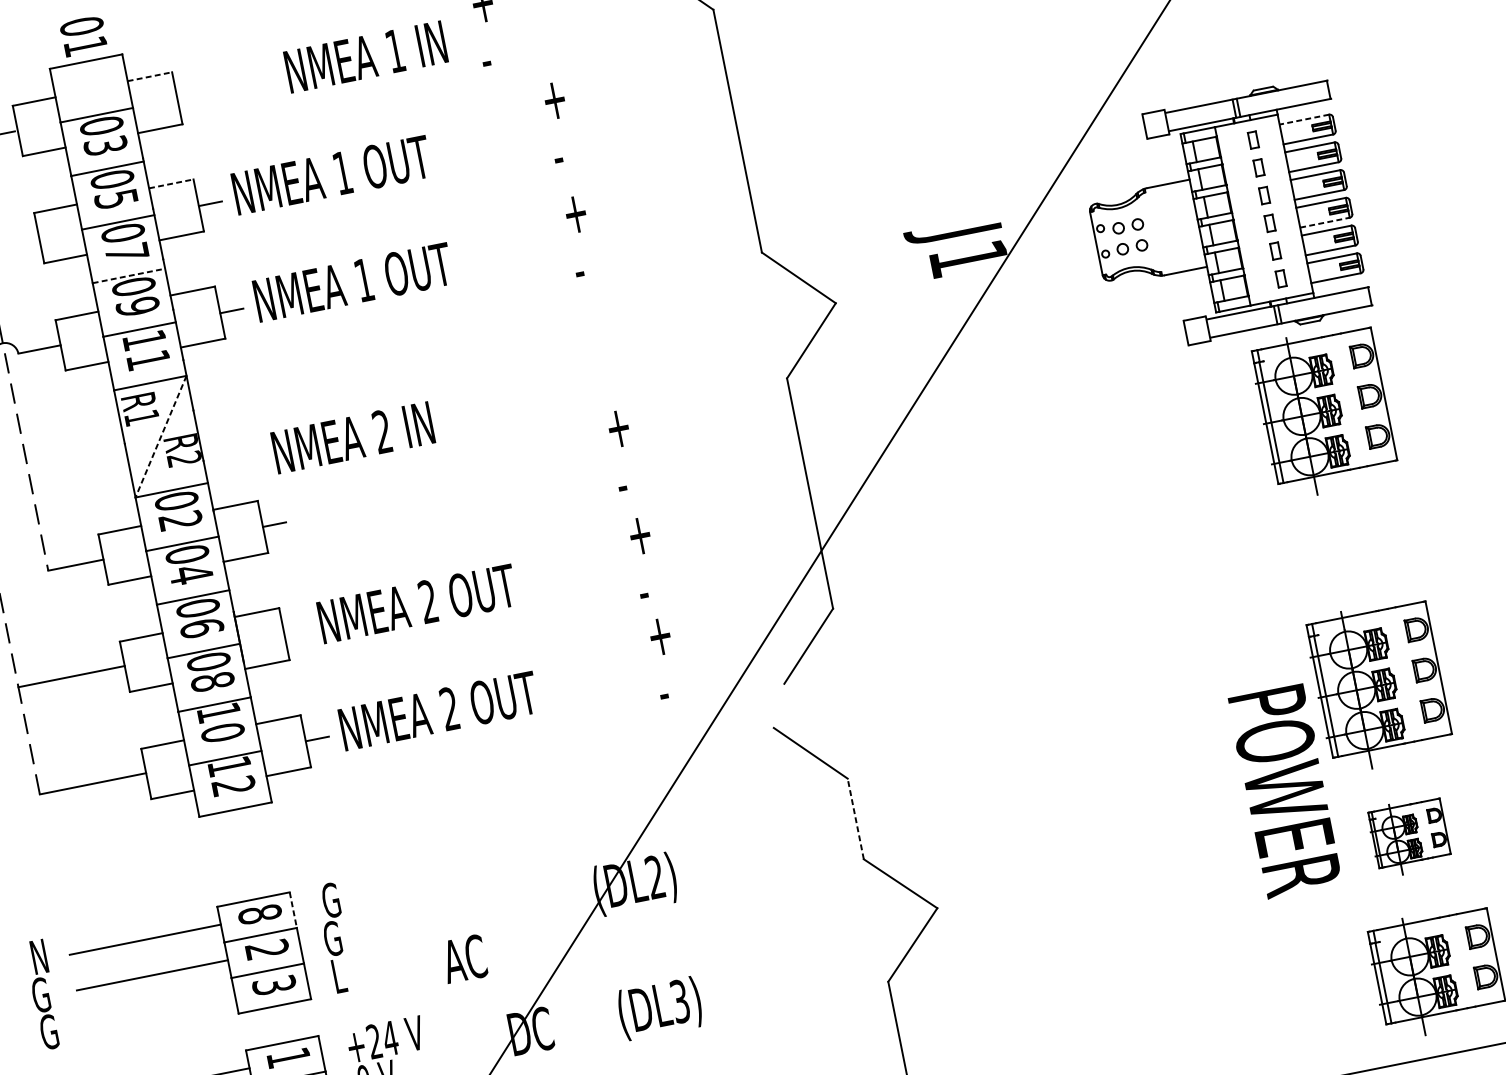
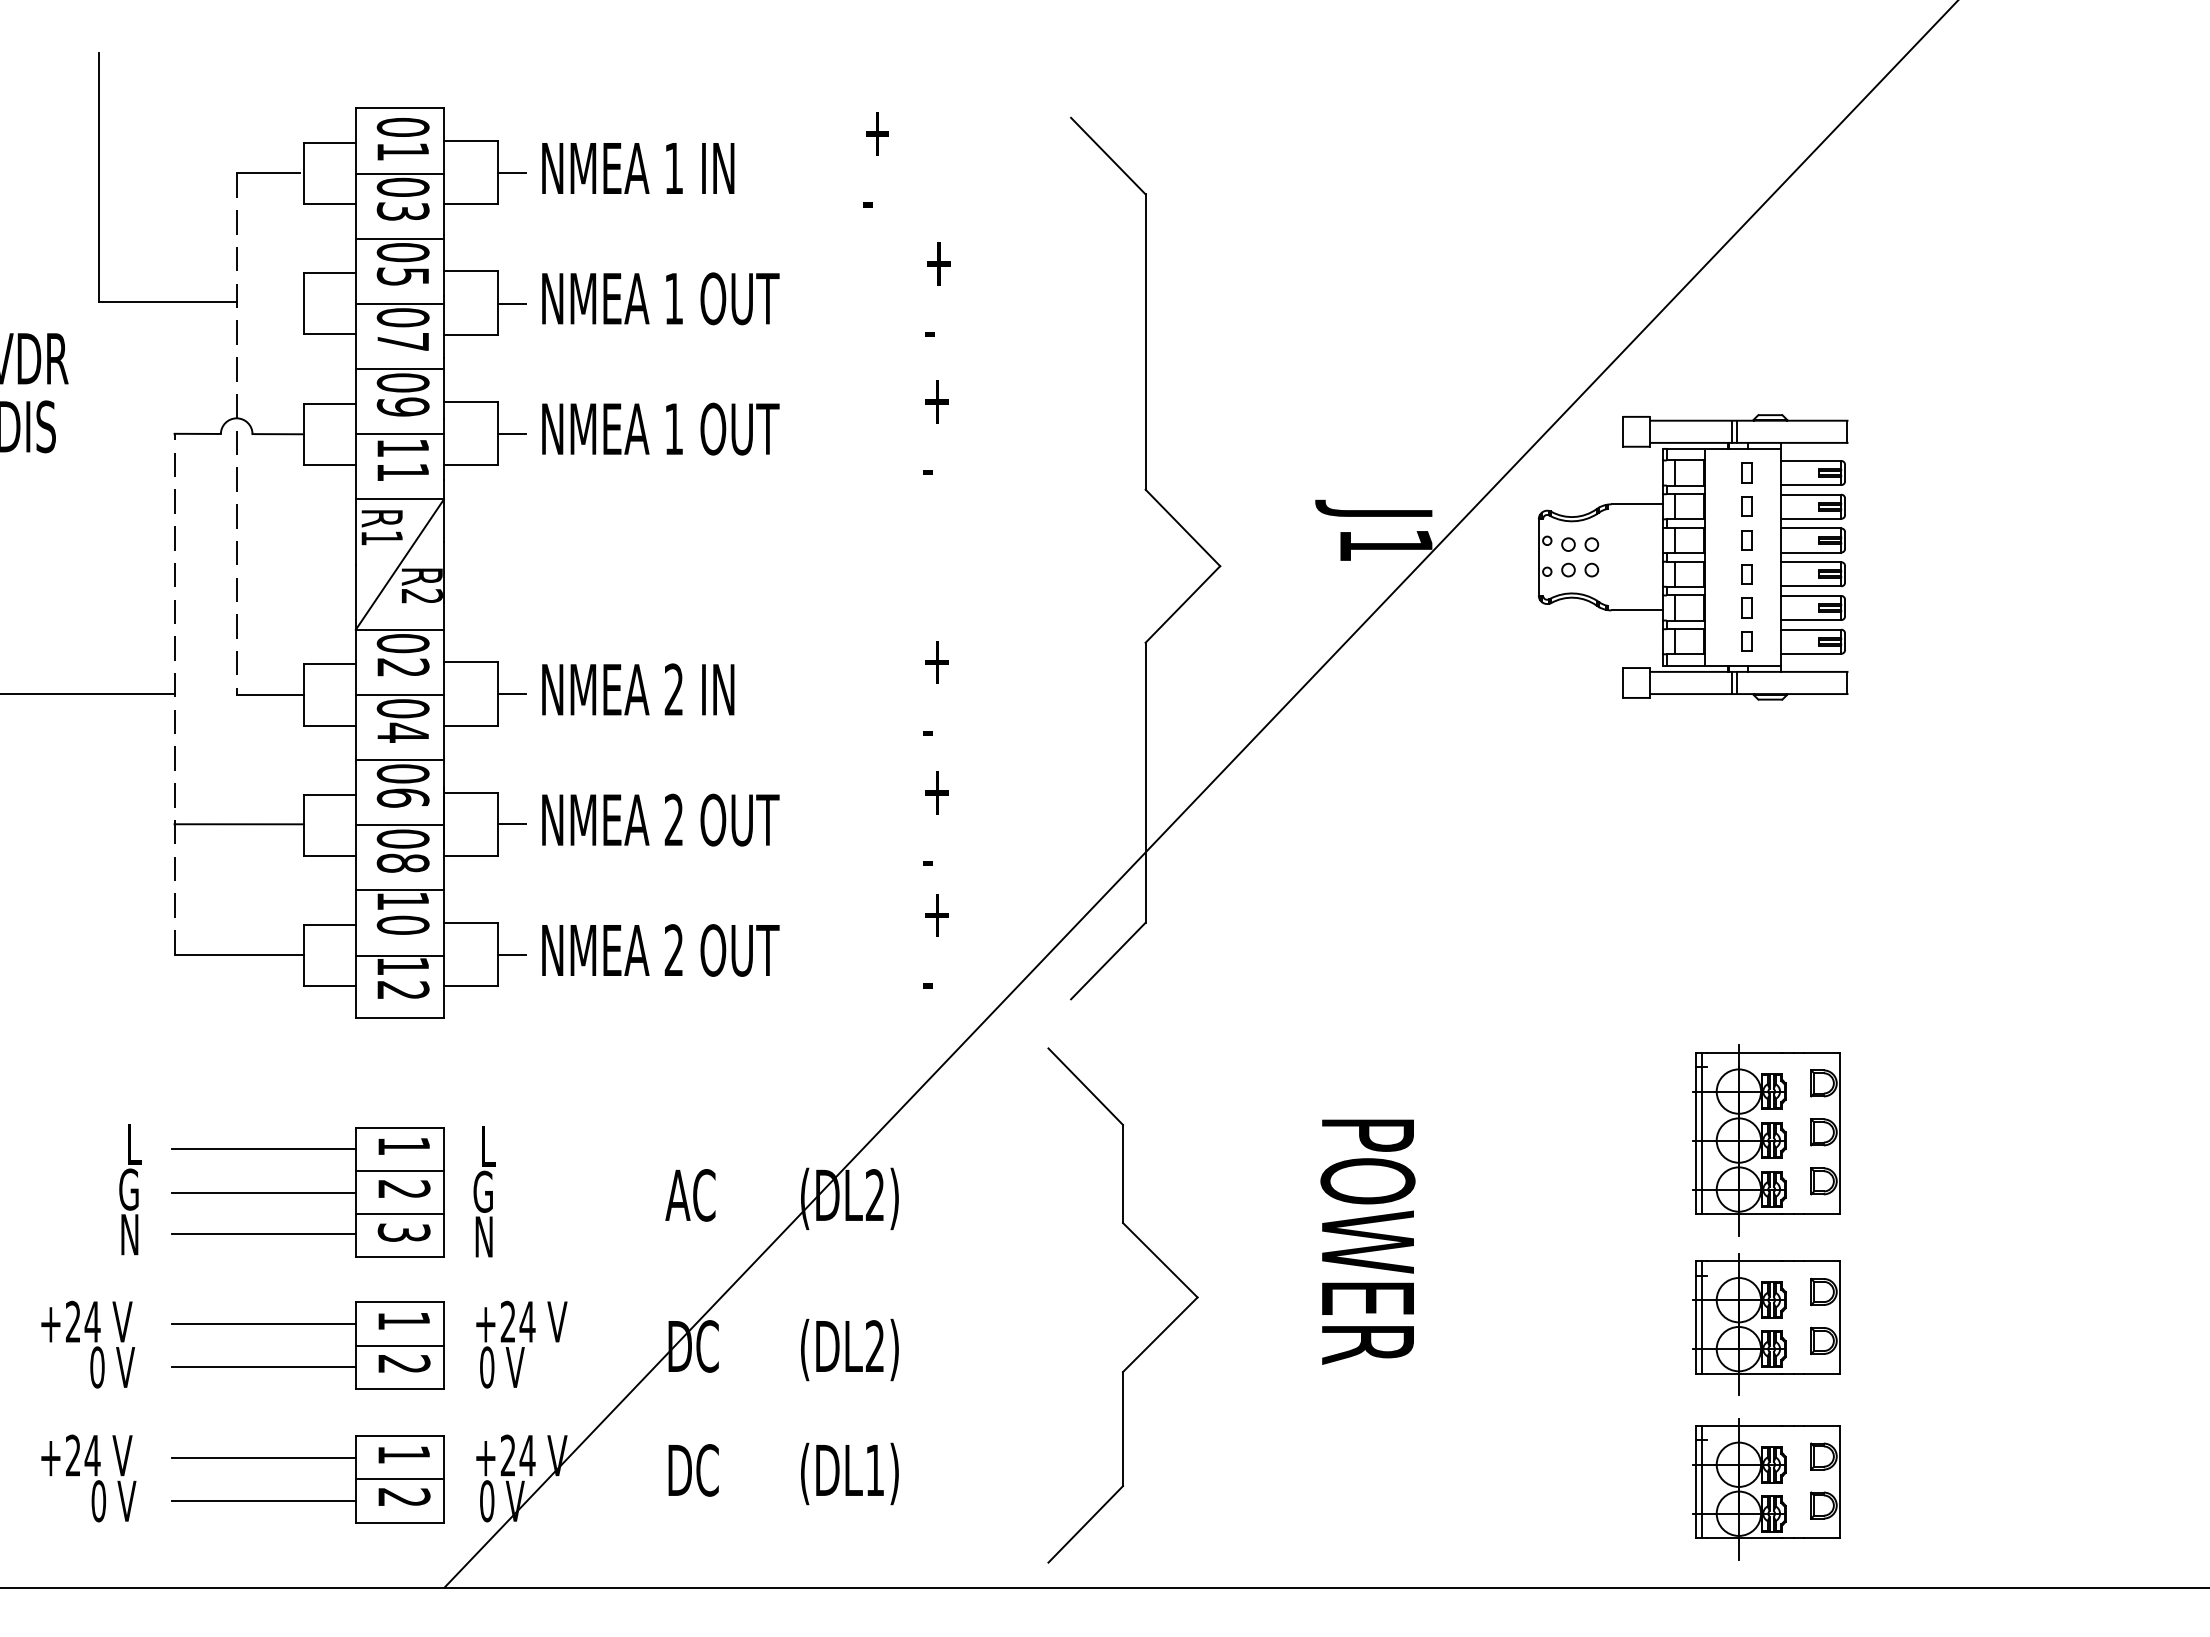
text: (83, 36) -> (402, 139), moved
text: (366, 57) -> (638, 168), moved
line: (150, 77) -> (471, 141), dashed -> solid
line: (189, 96) -> (512, 173), added
line: (1303, 119) -> (1810, 460), dashed -> solid
line: (171, 183) -> (471, 271), dashed -> solid
line: (1325, 222) -> (1811, 586), dashed -> solid
line: (129, 276) -> (400, 369), dashed -> solid
part: (1324, 411) -> (1766, 807), removed
line: (160, 436) -> (399, 564), dashed -> solid
text: (353, 437) -> (638, 689), moved
line: (296, 631) -> (512, 824), added
text: (1284, 790) -> (1367, 1241), moved
line: (856, 818) -> (1123, 1173), dashed -> solid
part: (1409, 836) -> (1766, 1324), size x1.67
text: (331, 900) -> (490, 1146), G -> L
line: (293, 910) -> (443, 1149), dashed -> solid
text: (259, 913) -> (403, 1145), 8 -> 1
text: (38, 956) -> (135, 1144), N -> L
text: (464, 959) -> (690, 1195), moved
text: (340, 975) -> (483, 1236), L -> N
text: (679, 1001) -> (874, 1346), (DL3) -> (DL2)
line: (158, 1009) -> (263, 1234), added
text: (48, 1031) -> (129, 1234), G -> N

